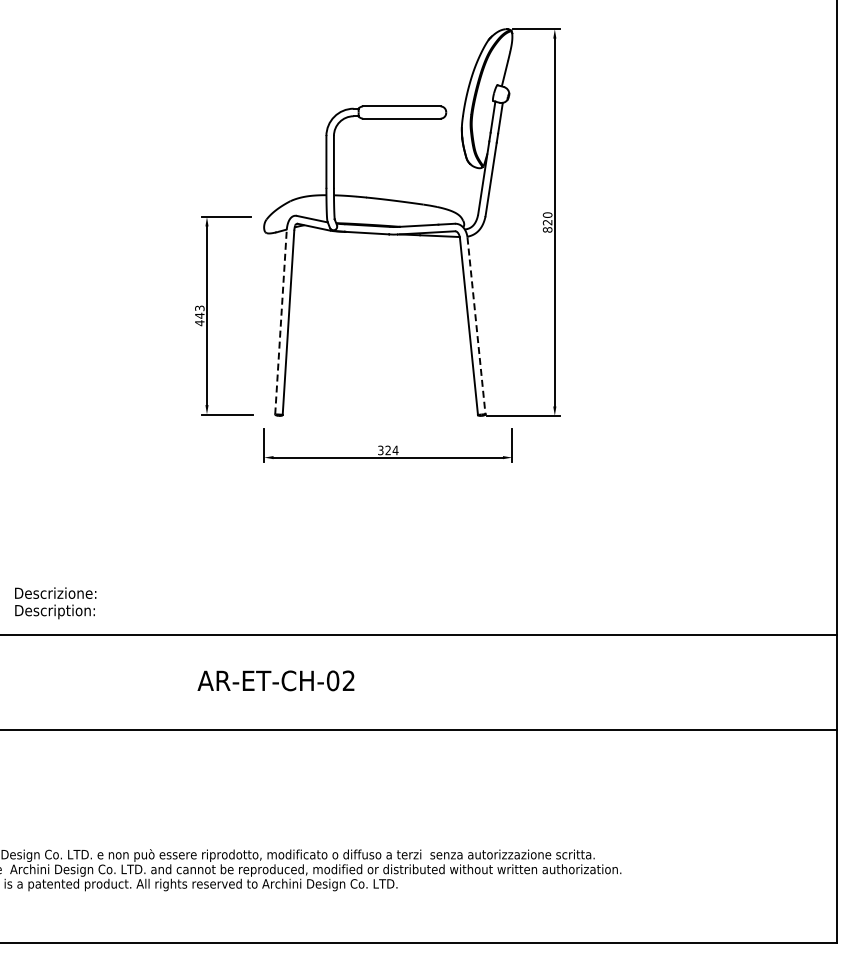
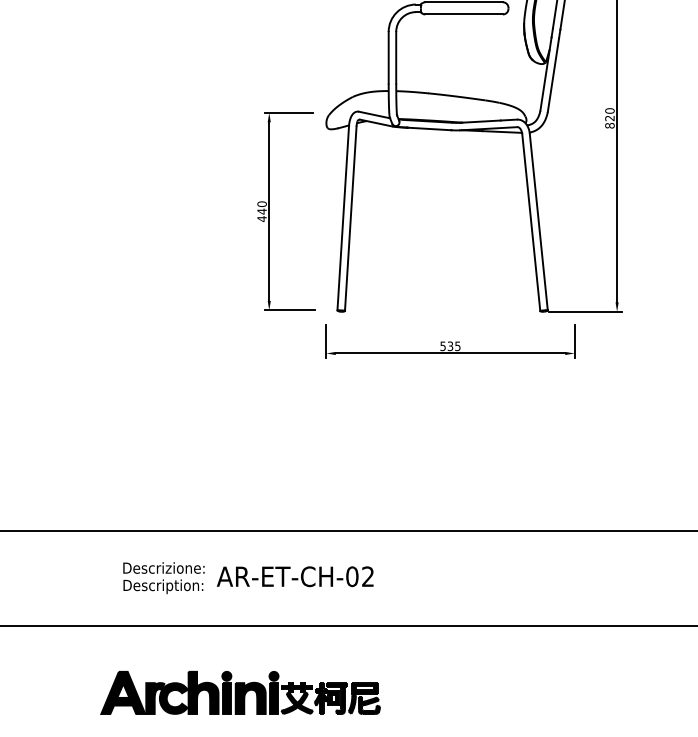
text: (199, 308) -> (261, 204), 443 -> 440
line: (281, 321) -> (343, 217), dashed -> solid
line: (476, 325) -> (538, 221), dashed -> solid
text: (388, 450) -> (450, 346), 324 -> 535
text: (55, 603) -> (163, 578), moved
text: (275, 680) -> (294, 576), moved
part: (178, 797) -> (240, 693), added

